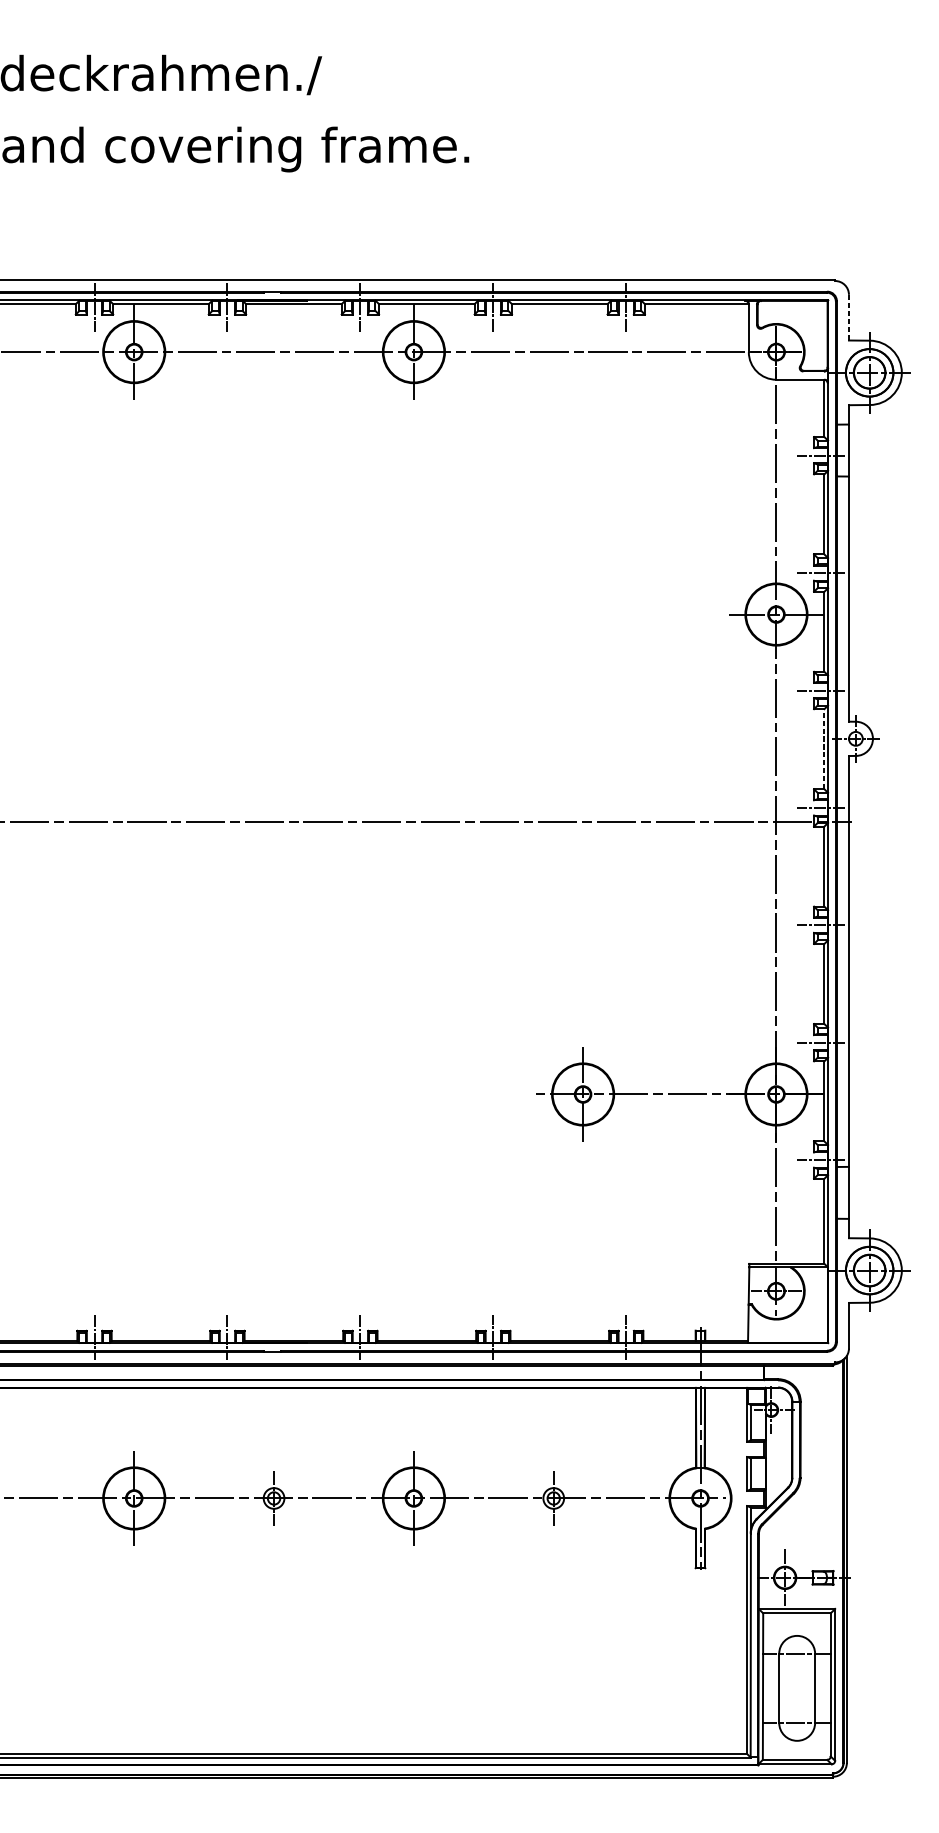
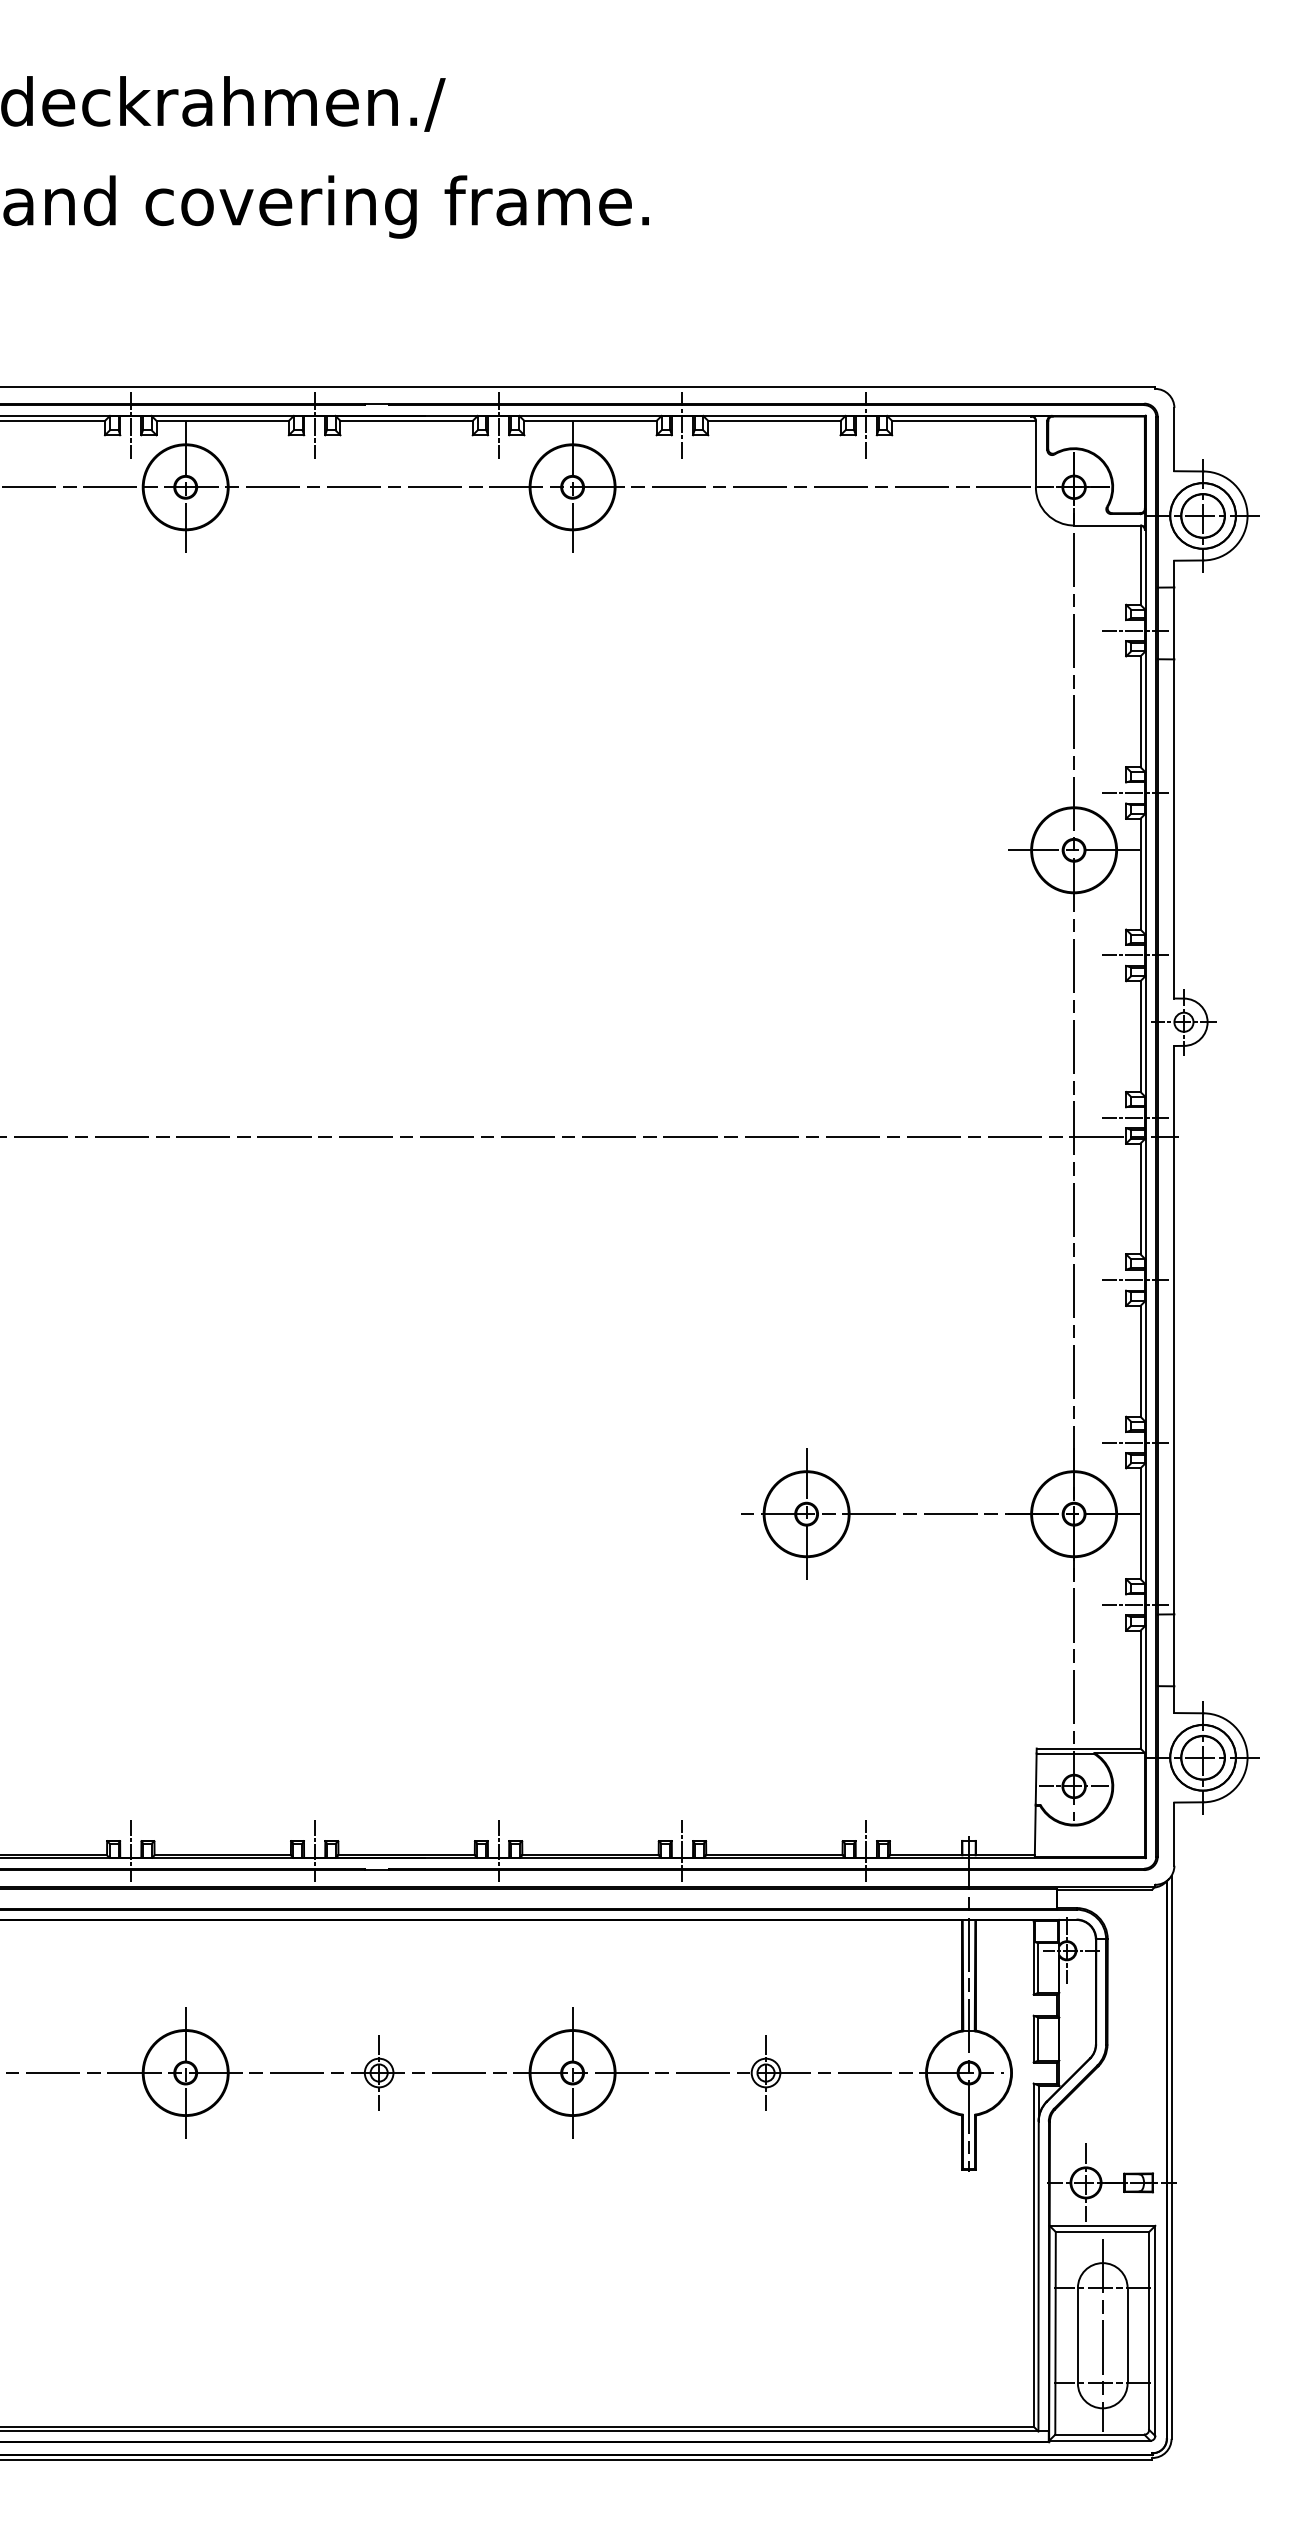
line: (849, 317) -> (1174, 439), dashed -> solid
line: (824, 749) -> (1140, 1036), dashed -> solid
line: (796, 1688) -> (1102, 2335), added

